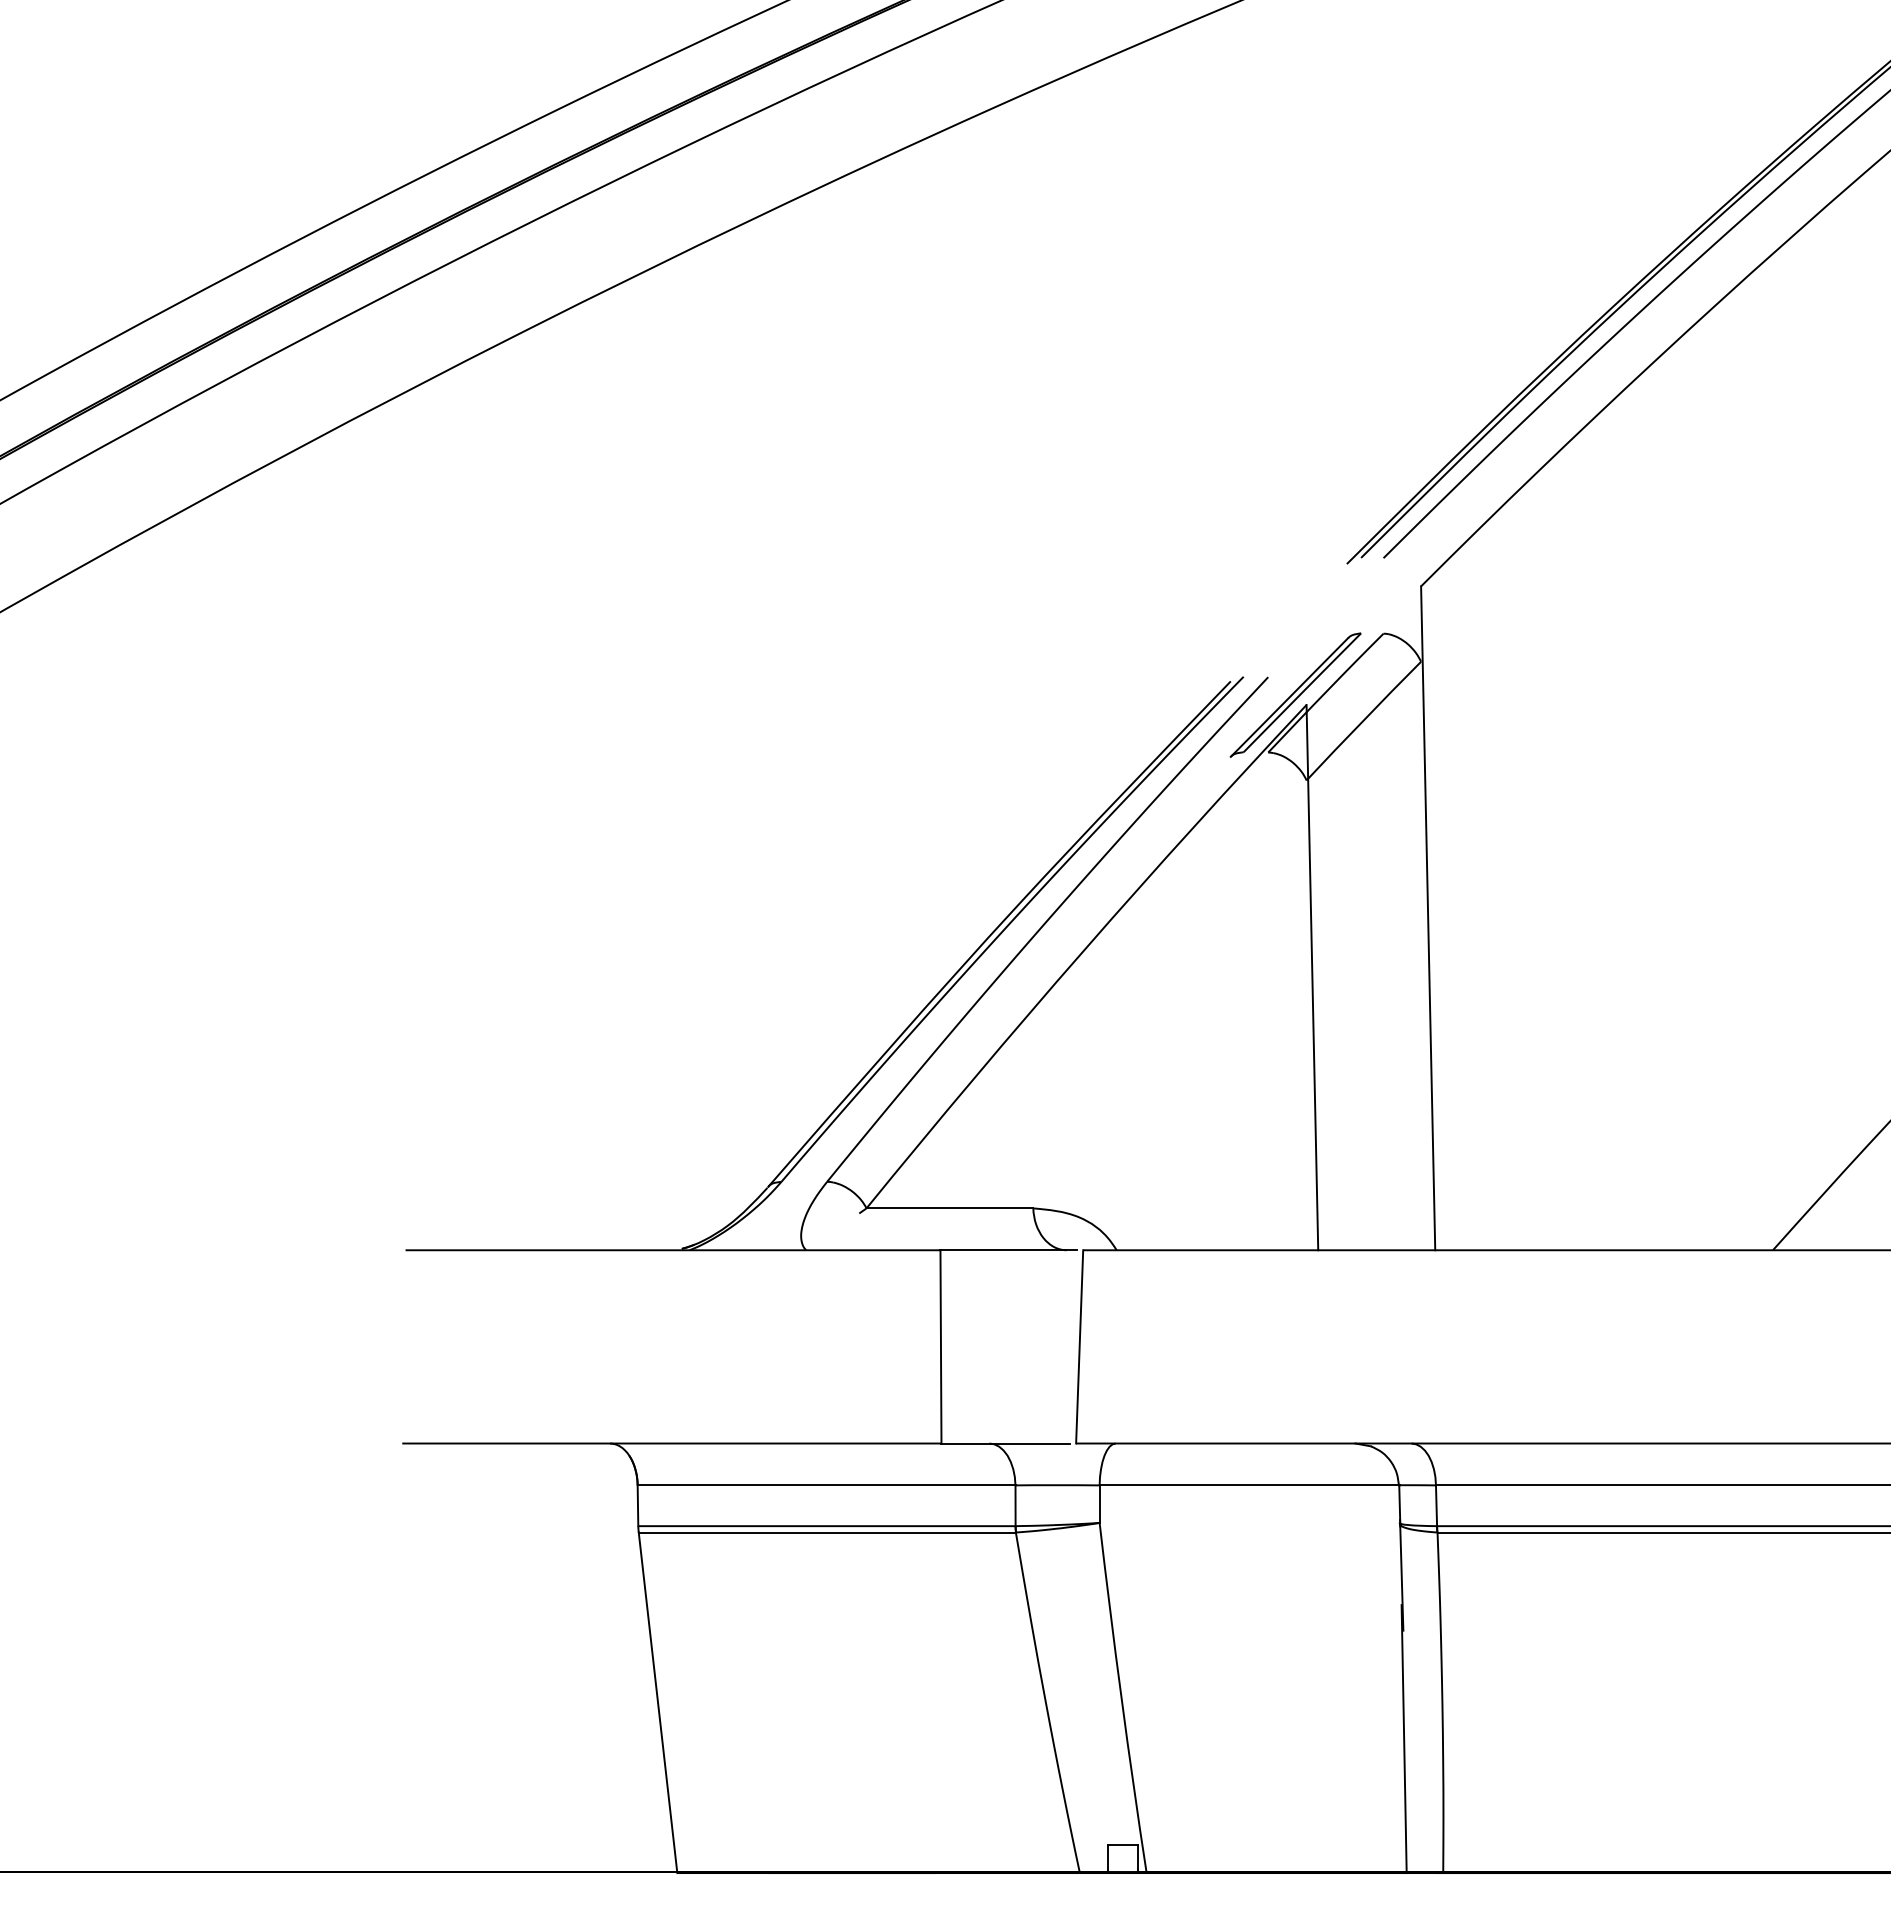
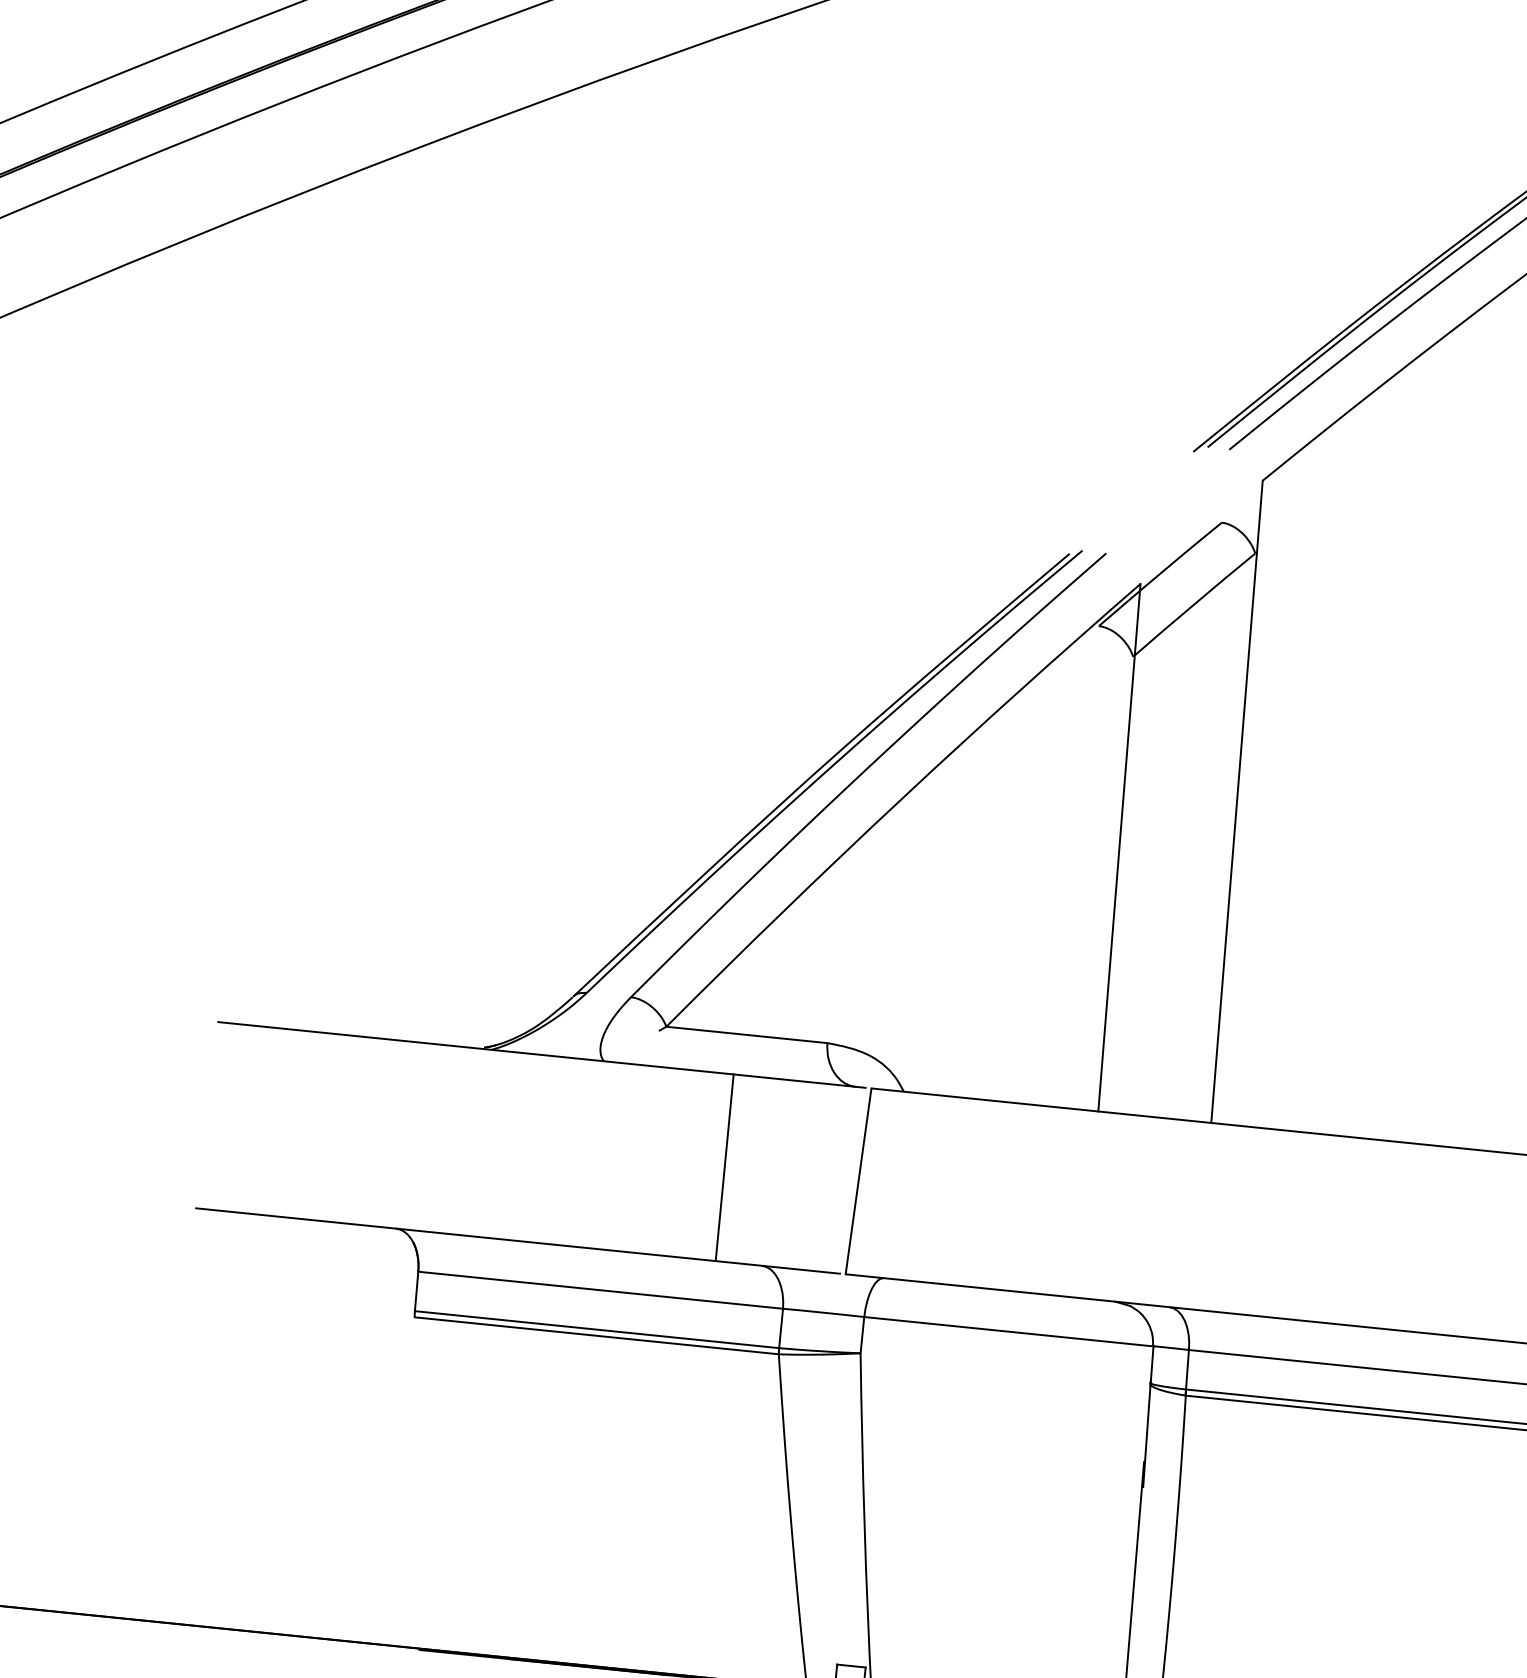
part: (1295, 694) -> (1130, 572), removed
line: (657, 1702) -> (416, 1483), removed

